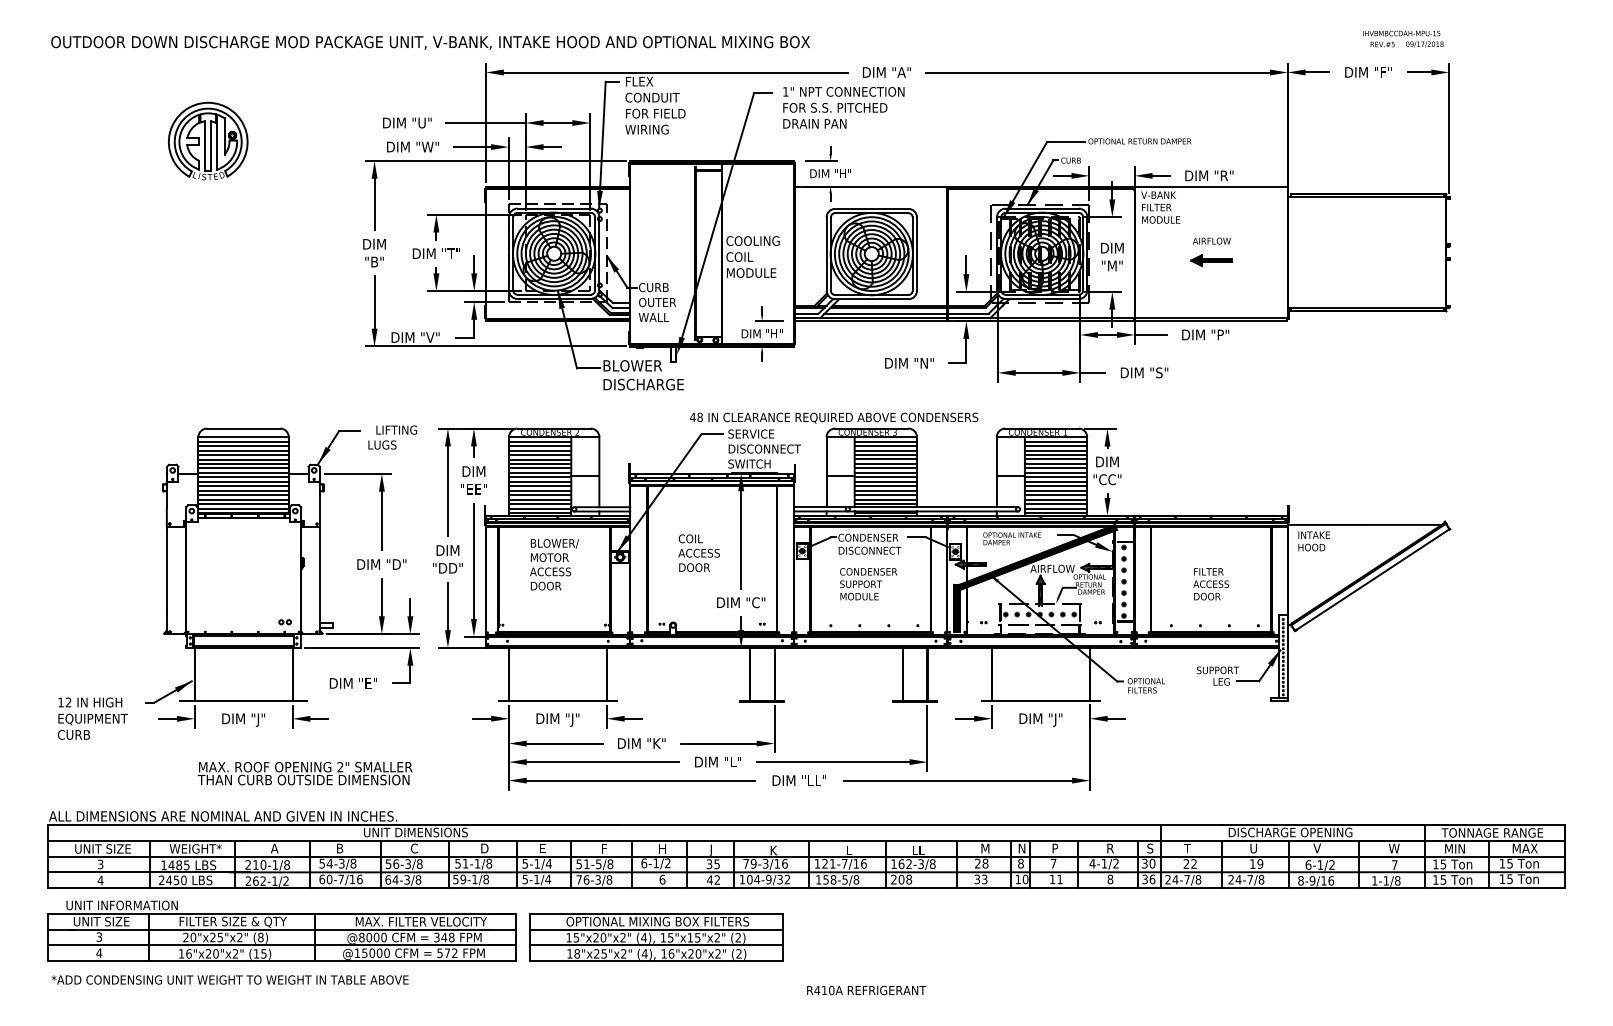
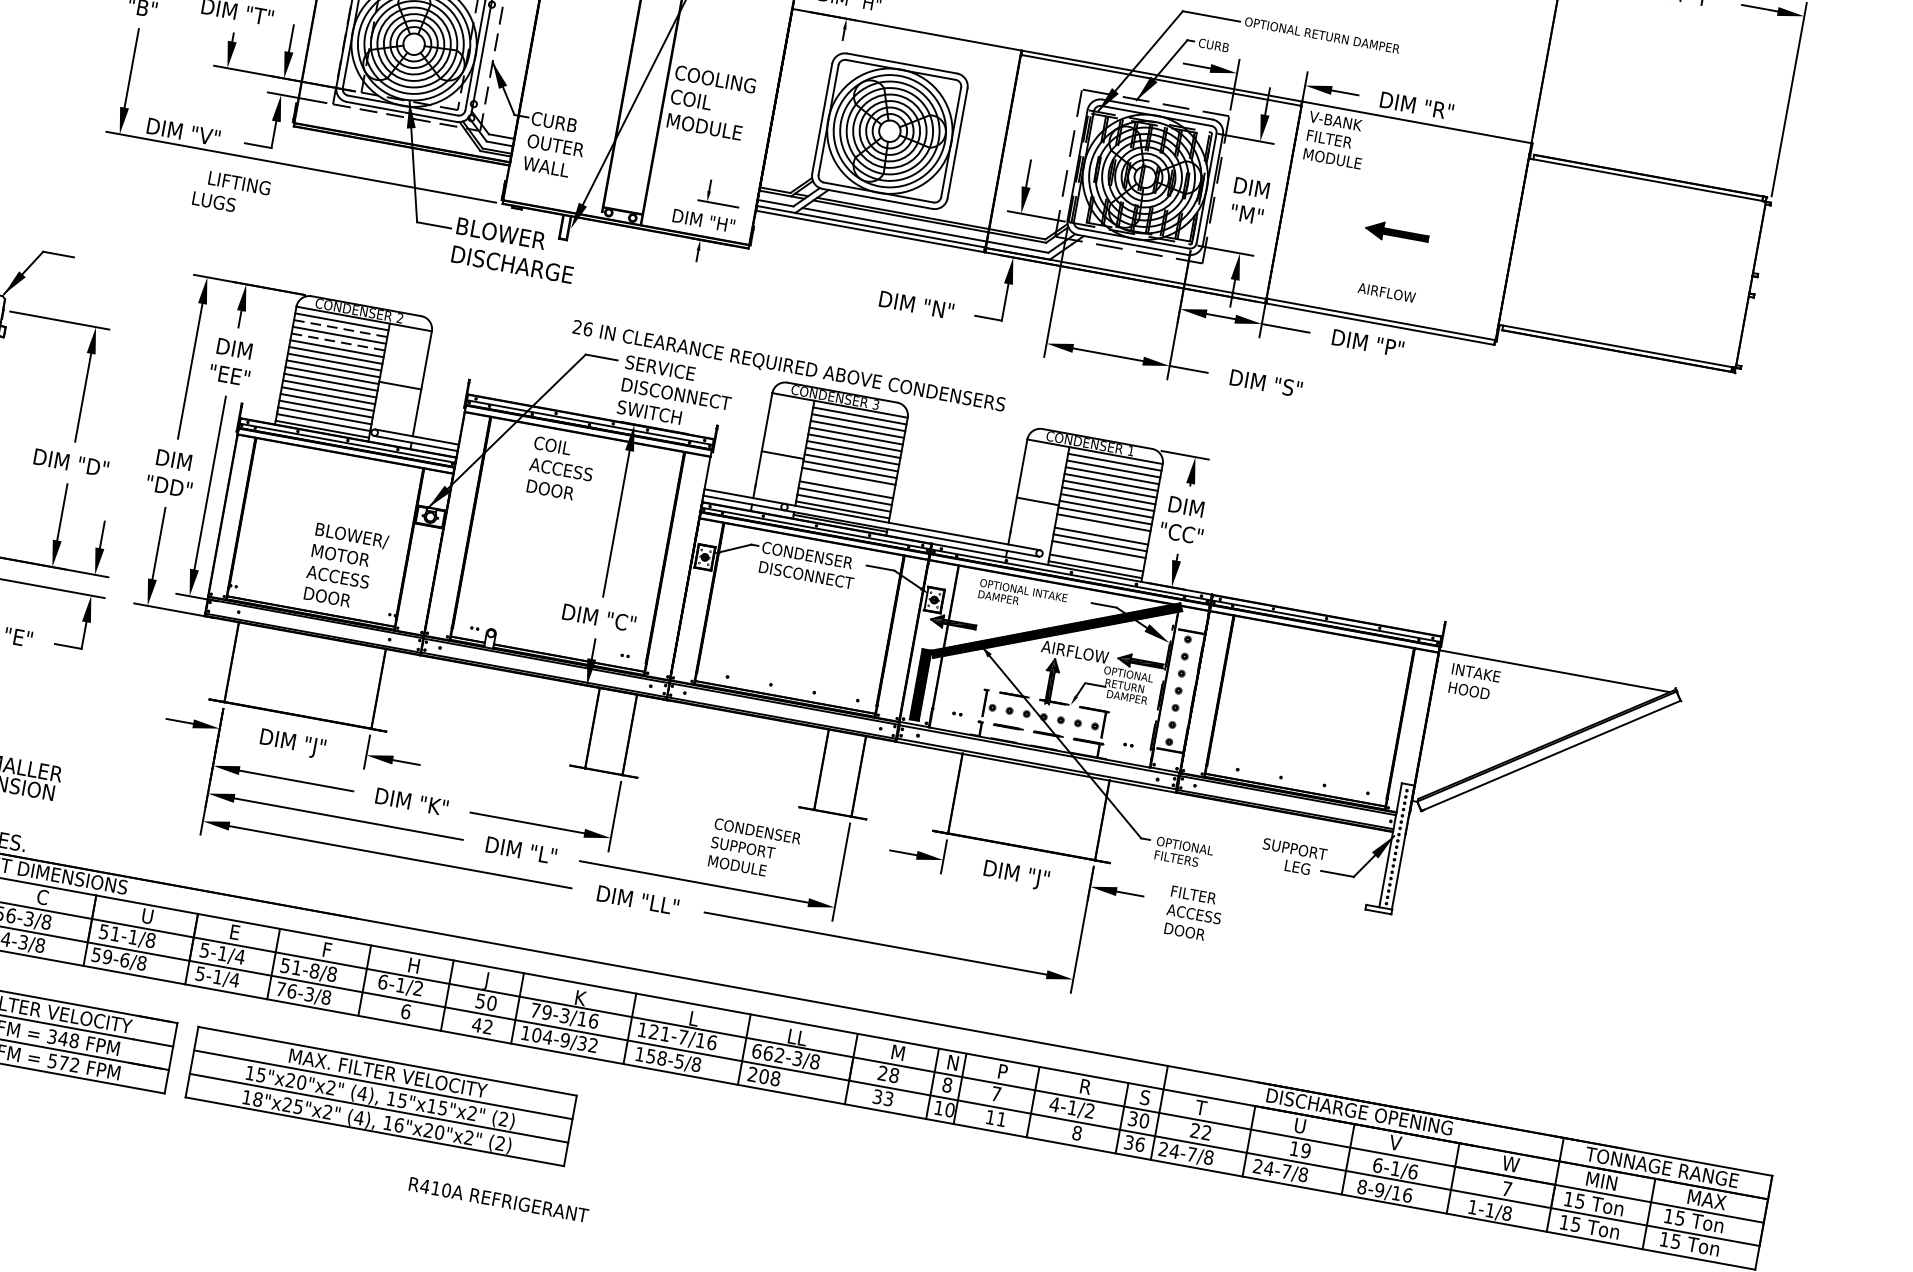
text: (1211, 240) -> (1386, 291), moved
text: (696, 416) -> (583, 326), 48 -> 26
text: (392, 437) -> (231, 193), moved
line: (540, 446) -> (341, 329), solid -> dashed
line: (540, 455) -> (338, 342), solid -> dashed
line: (885, 486) -> (847, 483), removed
line: (1055, 486) -> (1101, 529), removed
line: (1055, 504) -> (1096, 556), removed
text: (698, 552) -> (560, 468), moved
text: (554, 564) -> (345, 566), moved
text: (868, 584) -> (754, 850), moved
text: (1211, 584) -> (1194, 914), moved
text: (484, 848) -> (147, 916), D -> U
text: (598, 864) -> (314, 971), 51-5/8 -> 51-8/8
text: (713, 864) -> (486, 1002), 35 -> 50
text: (893, 864) -> (756, 1051), 162-3/8 -> 662-3/8
text: (1332, 864) -> (1413, 1171), 6-1/2 -> 6-1/6
text: (474, 879) -> (124, 960), 59-1/8 -> 59-6/8
text: (657, 921) -> (387, 1072), OPTIONAL MIXING BOX FILTERS -> MAX. FILTER VELOCITY
text: (866, 990) -> (498, 1199), moved

